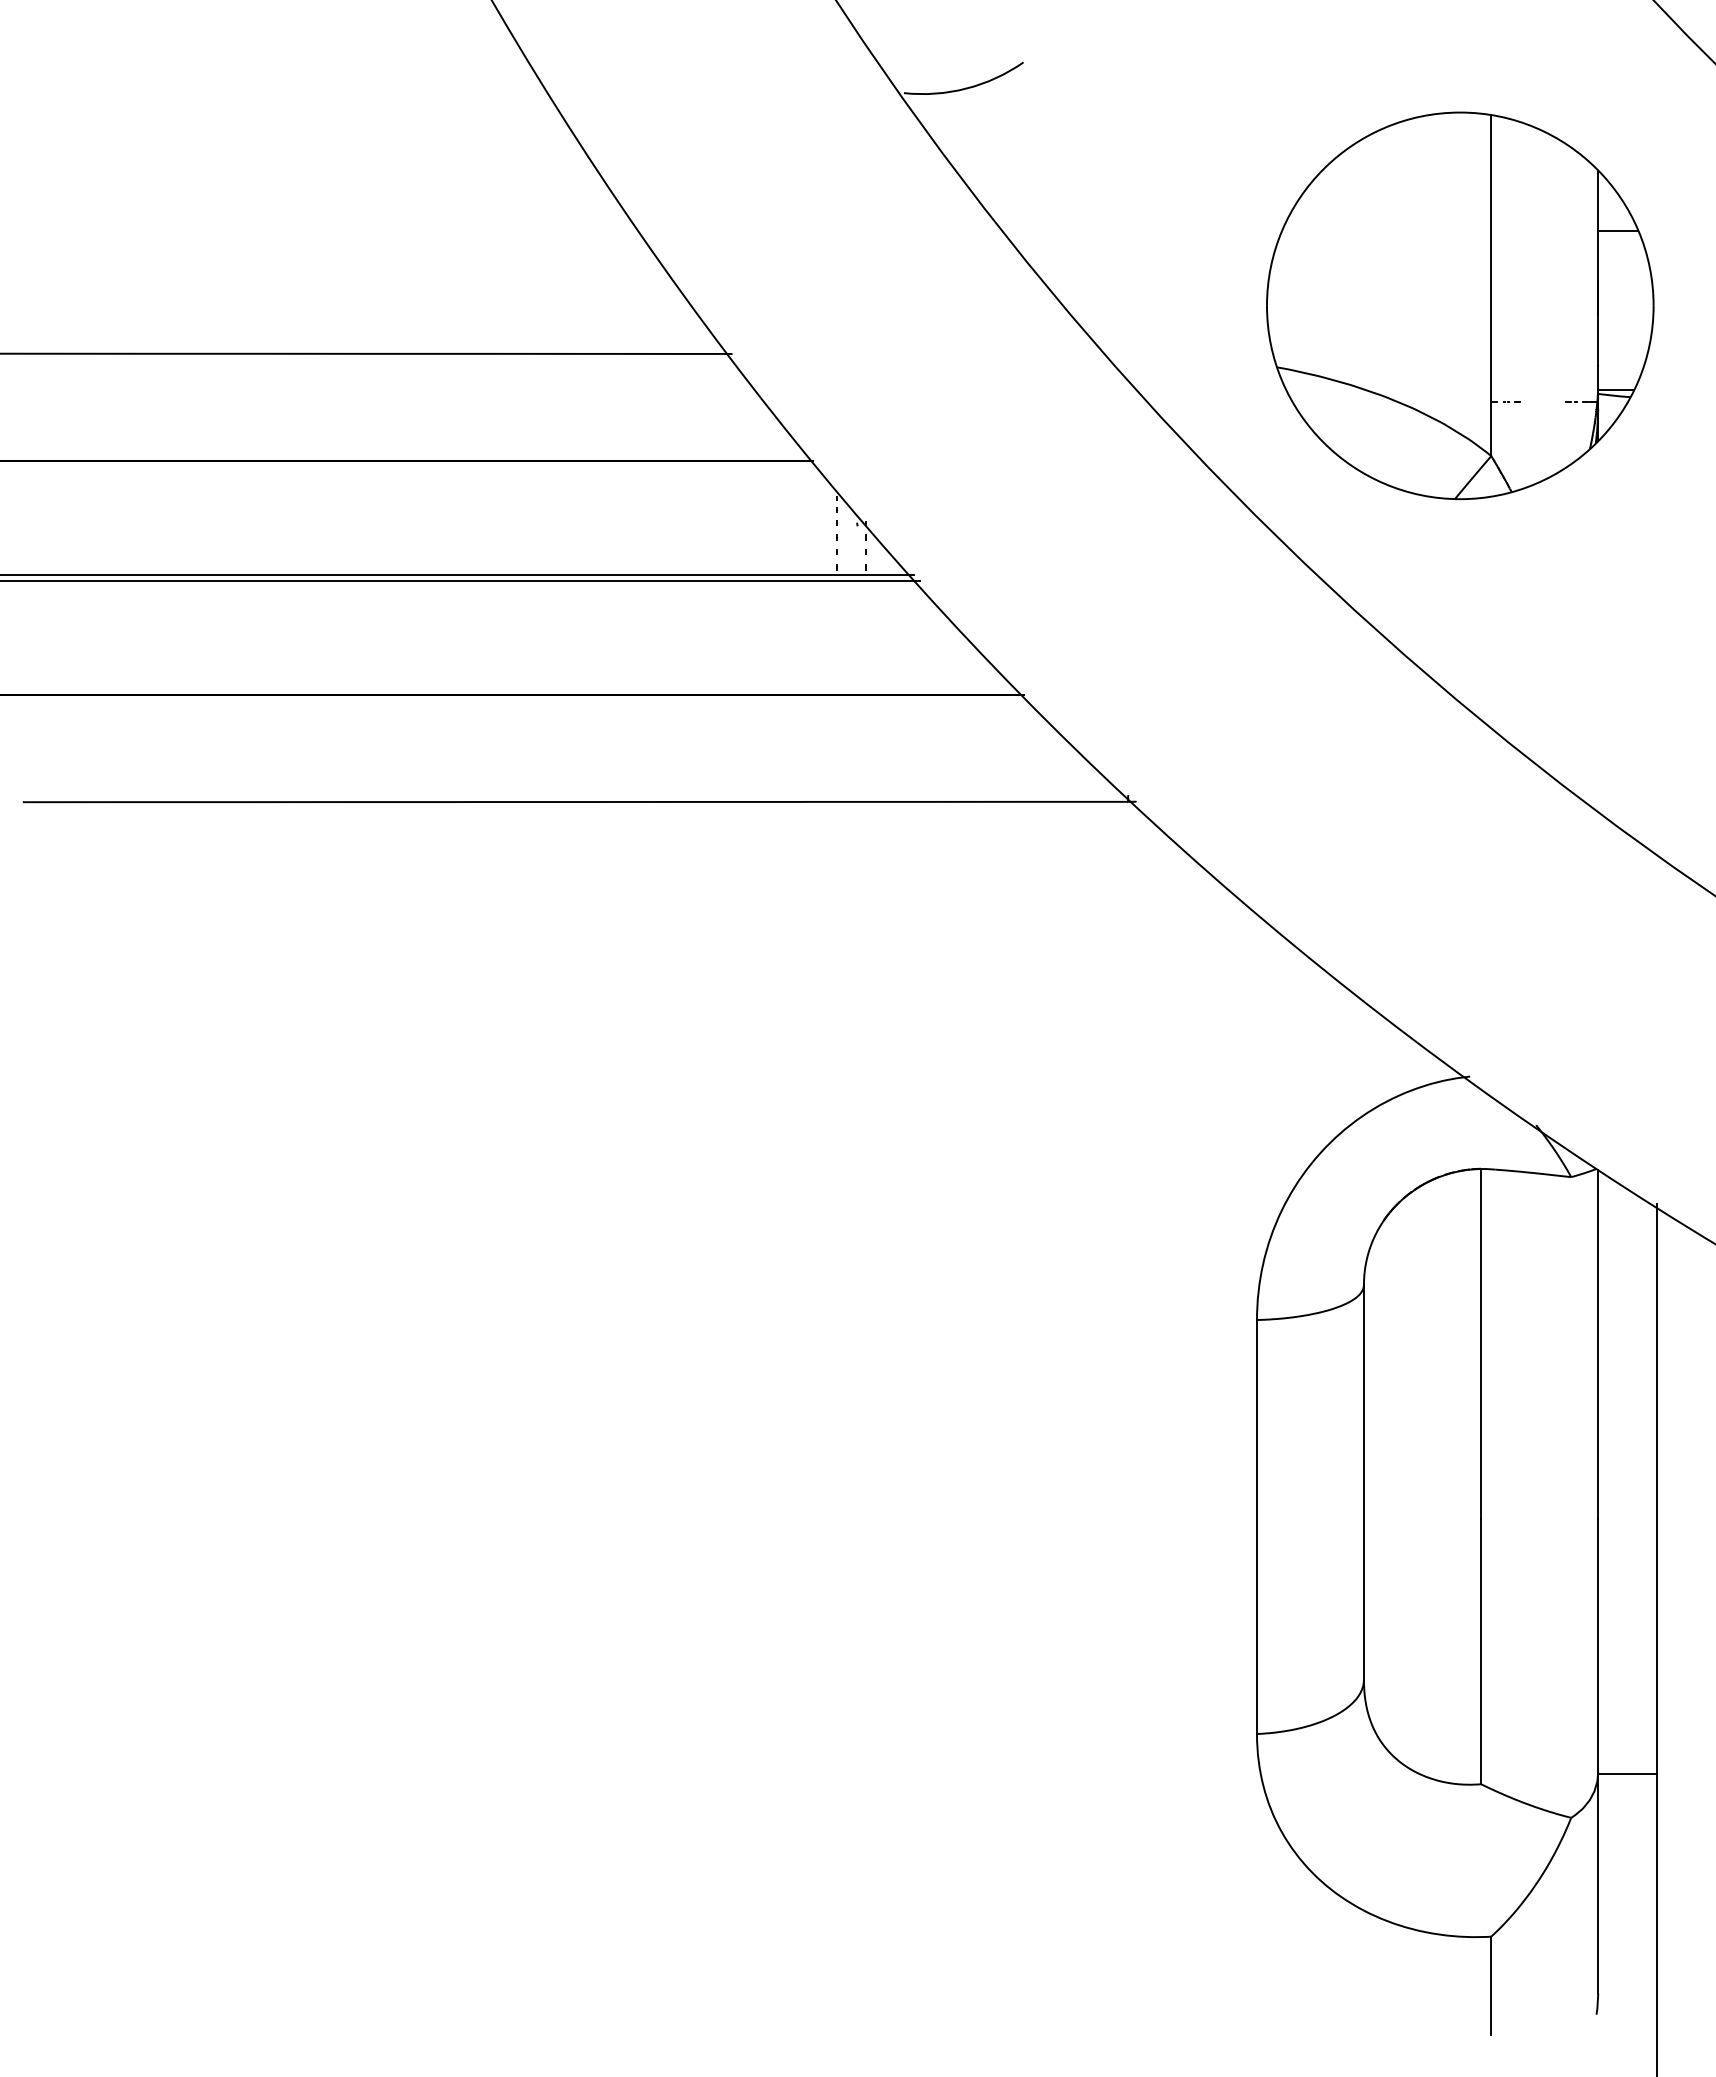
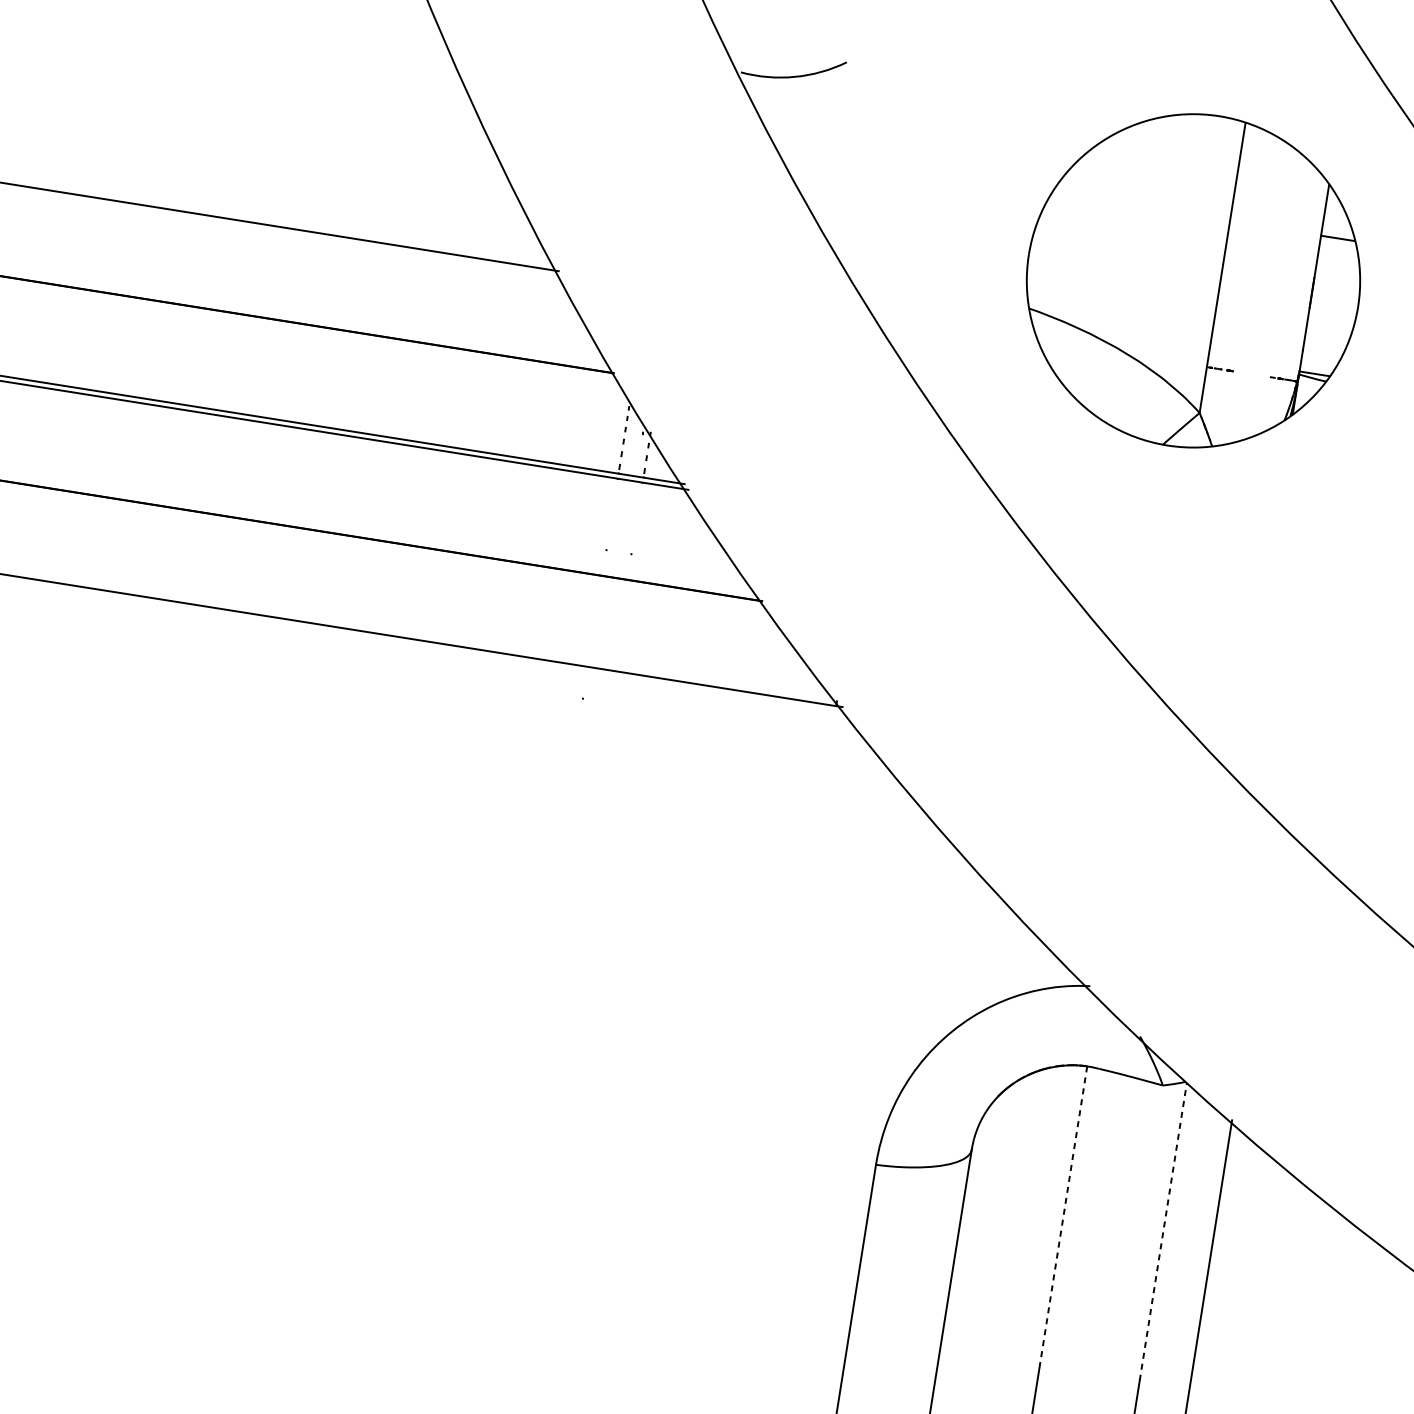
part: (1460, 305) -> (1193, 280), moved
line: (1481, 1344) -> (1063, 1215), solid -> dashed
line: (1598, 1344) -> (1163, 1231), solid -> dashed

